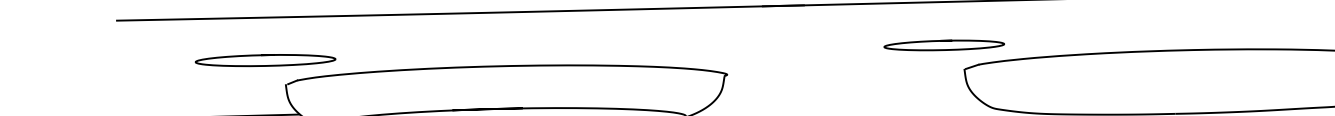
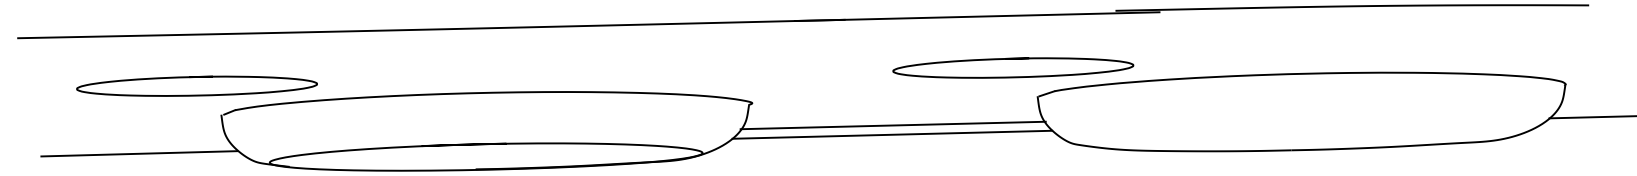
part: (944, 45) -> (1013, 67), size x1.67
part: (265, 59) -> (196, 85), size x1.43
line: (843, 93) -> (892, 125), added
line: (843, 100) -> (892, 134), added

